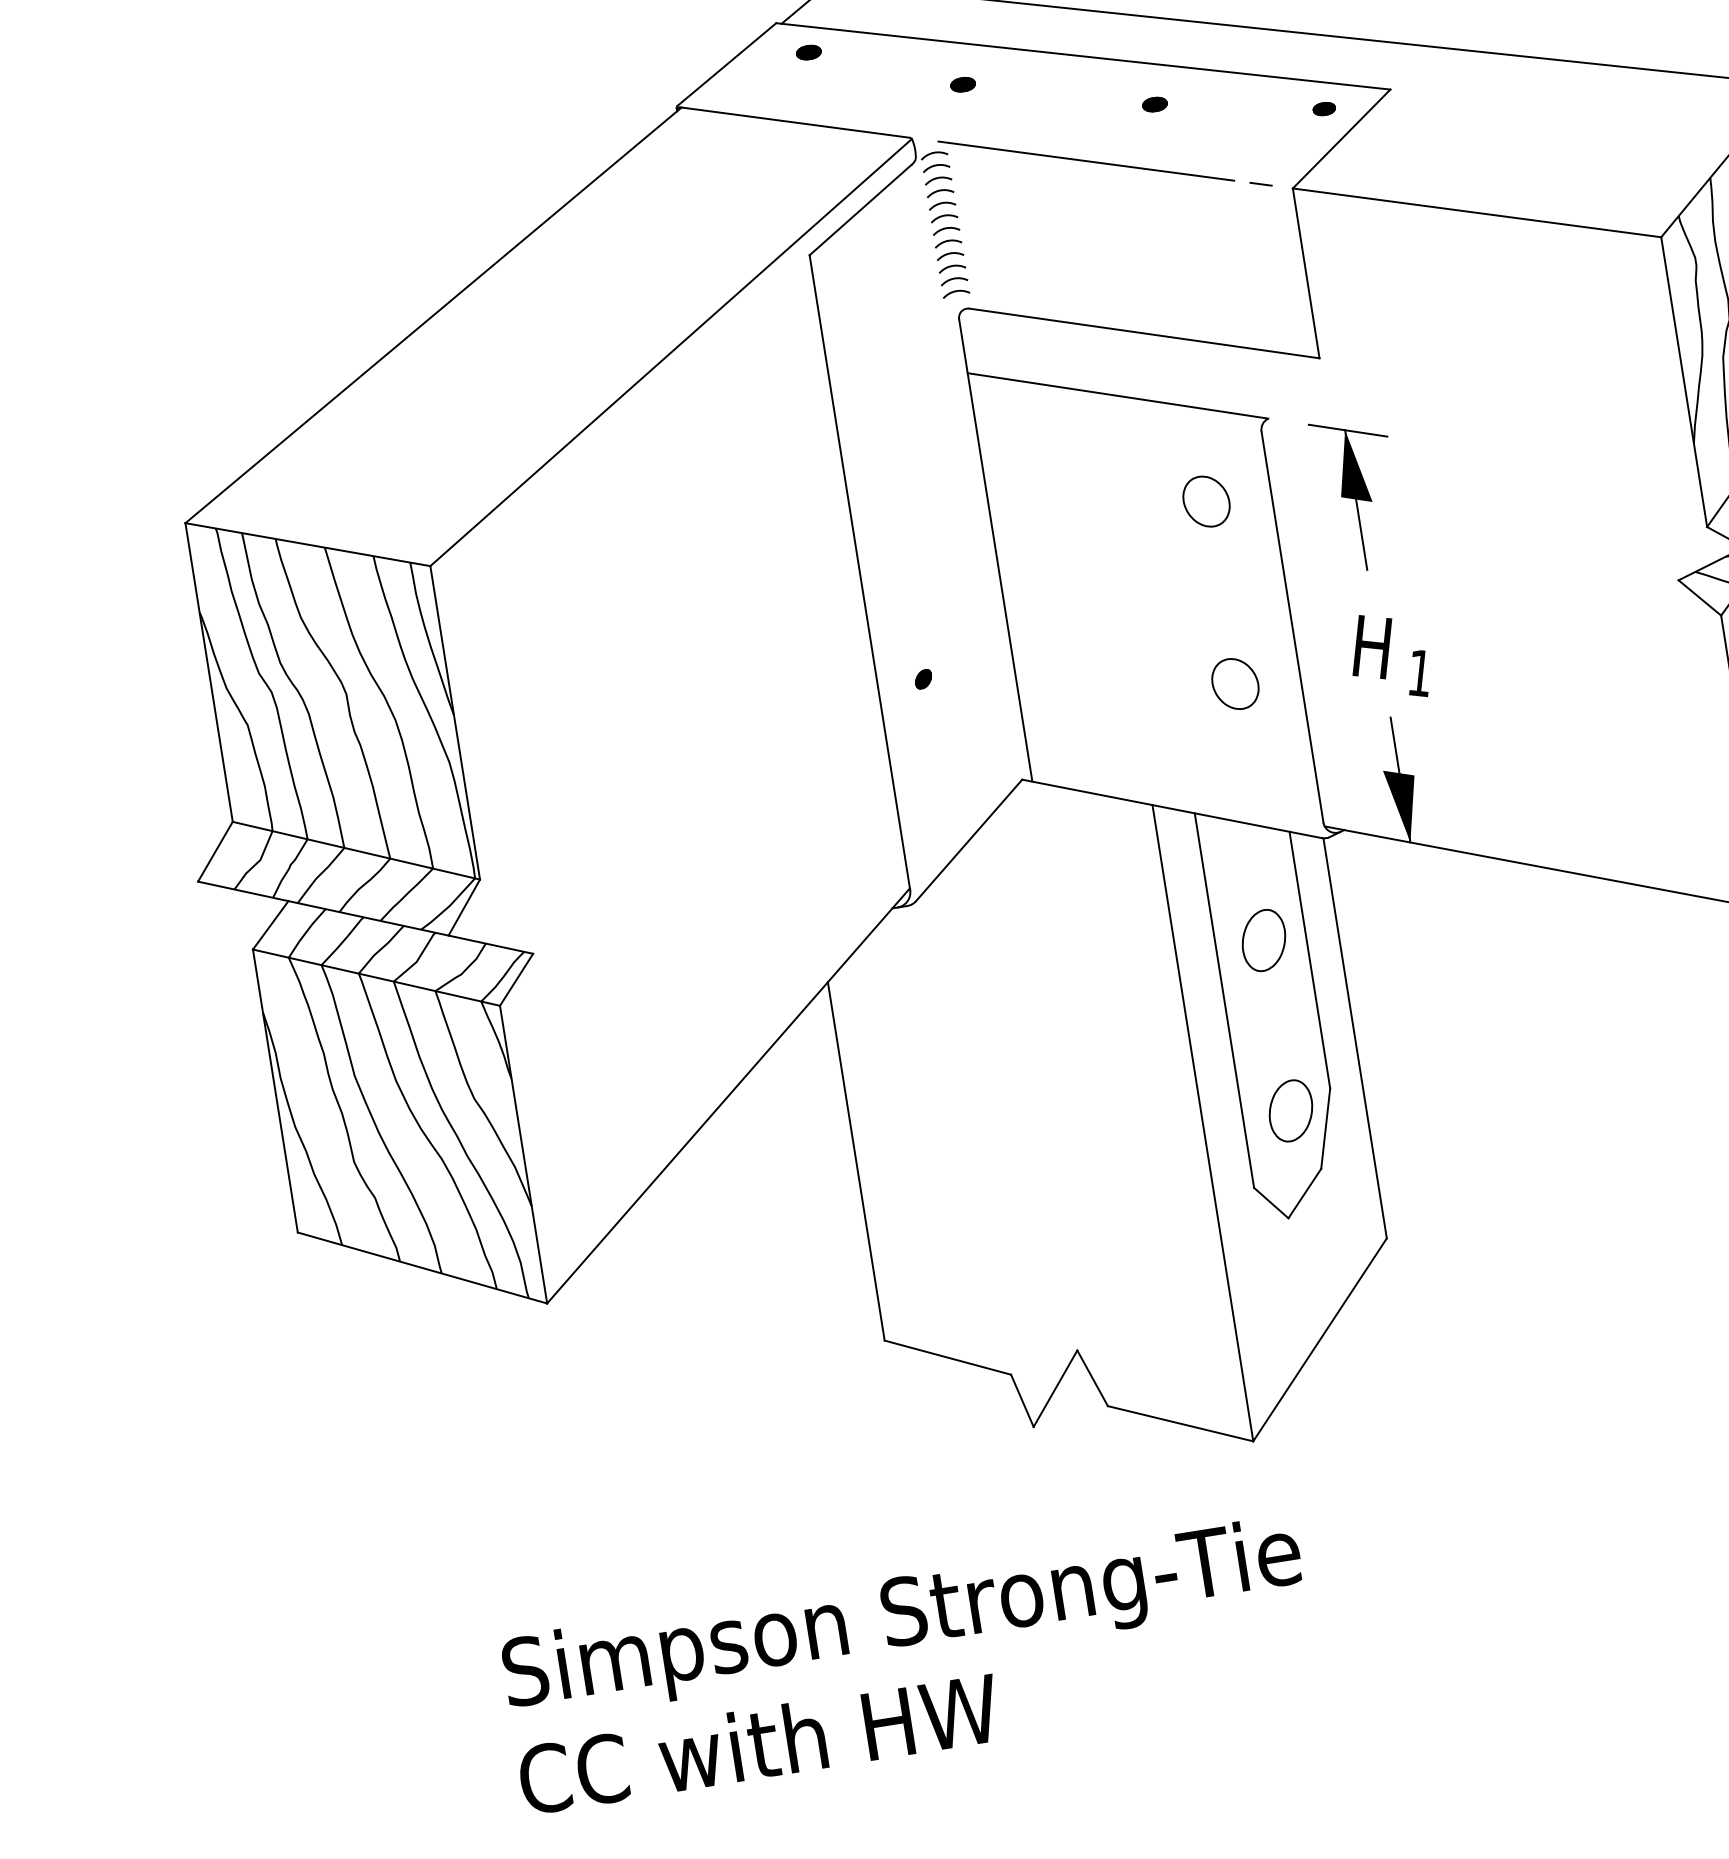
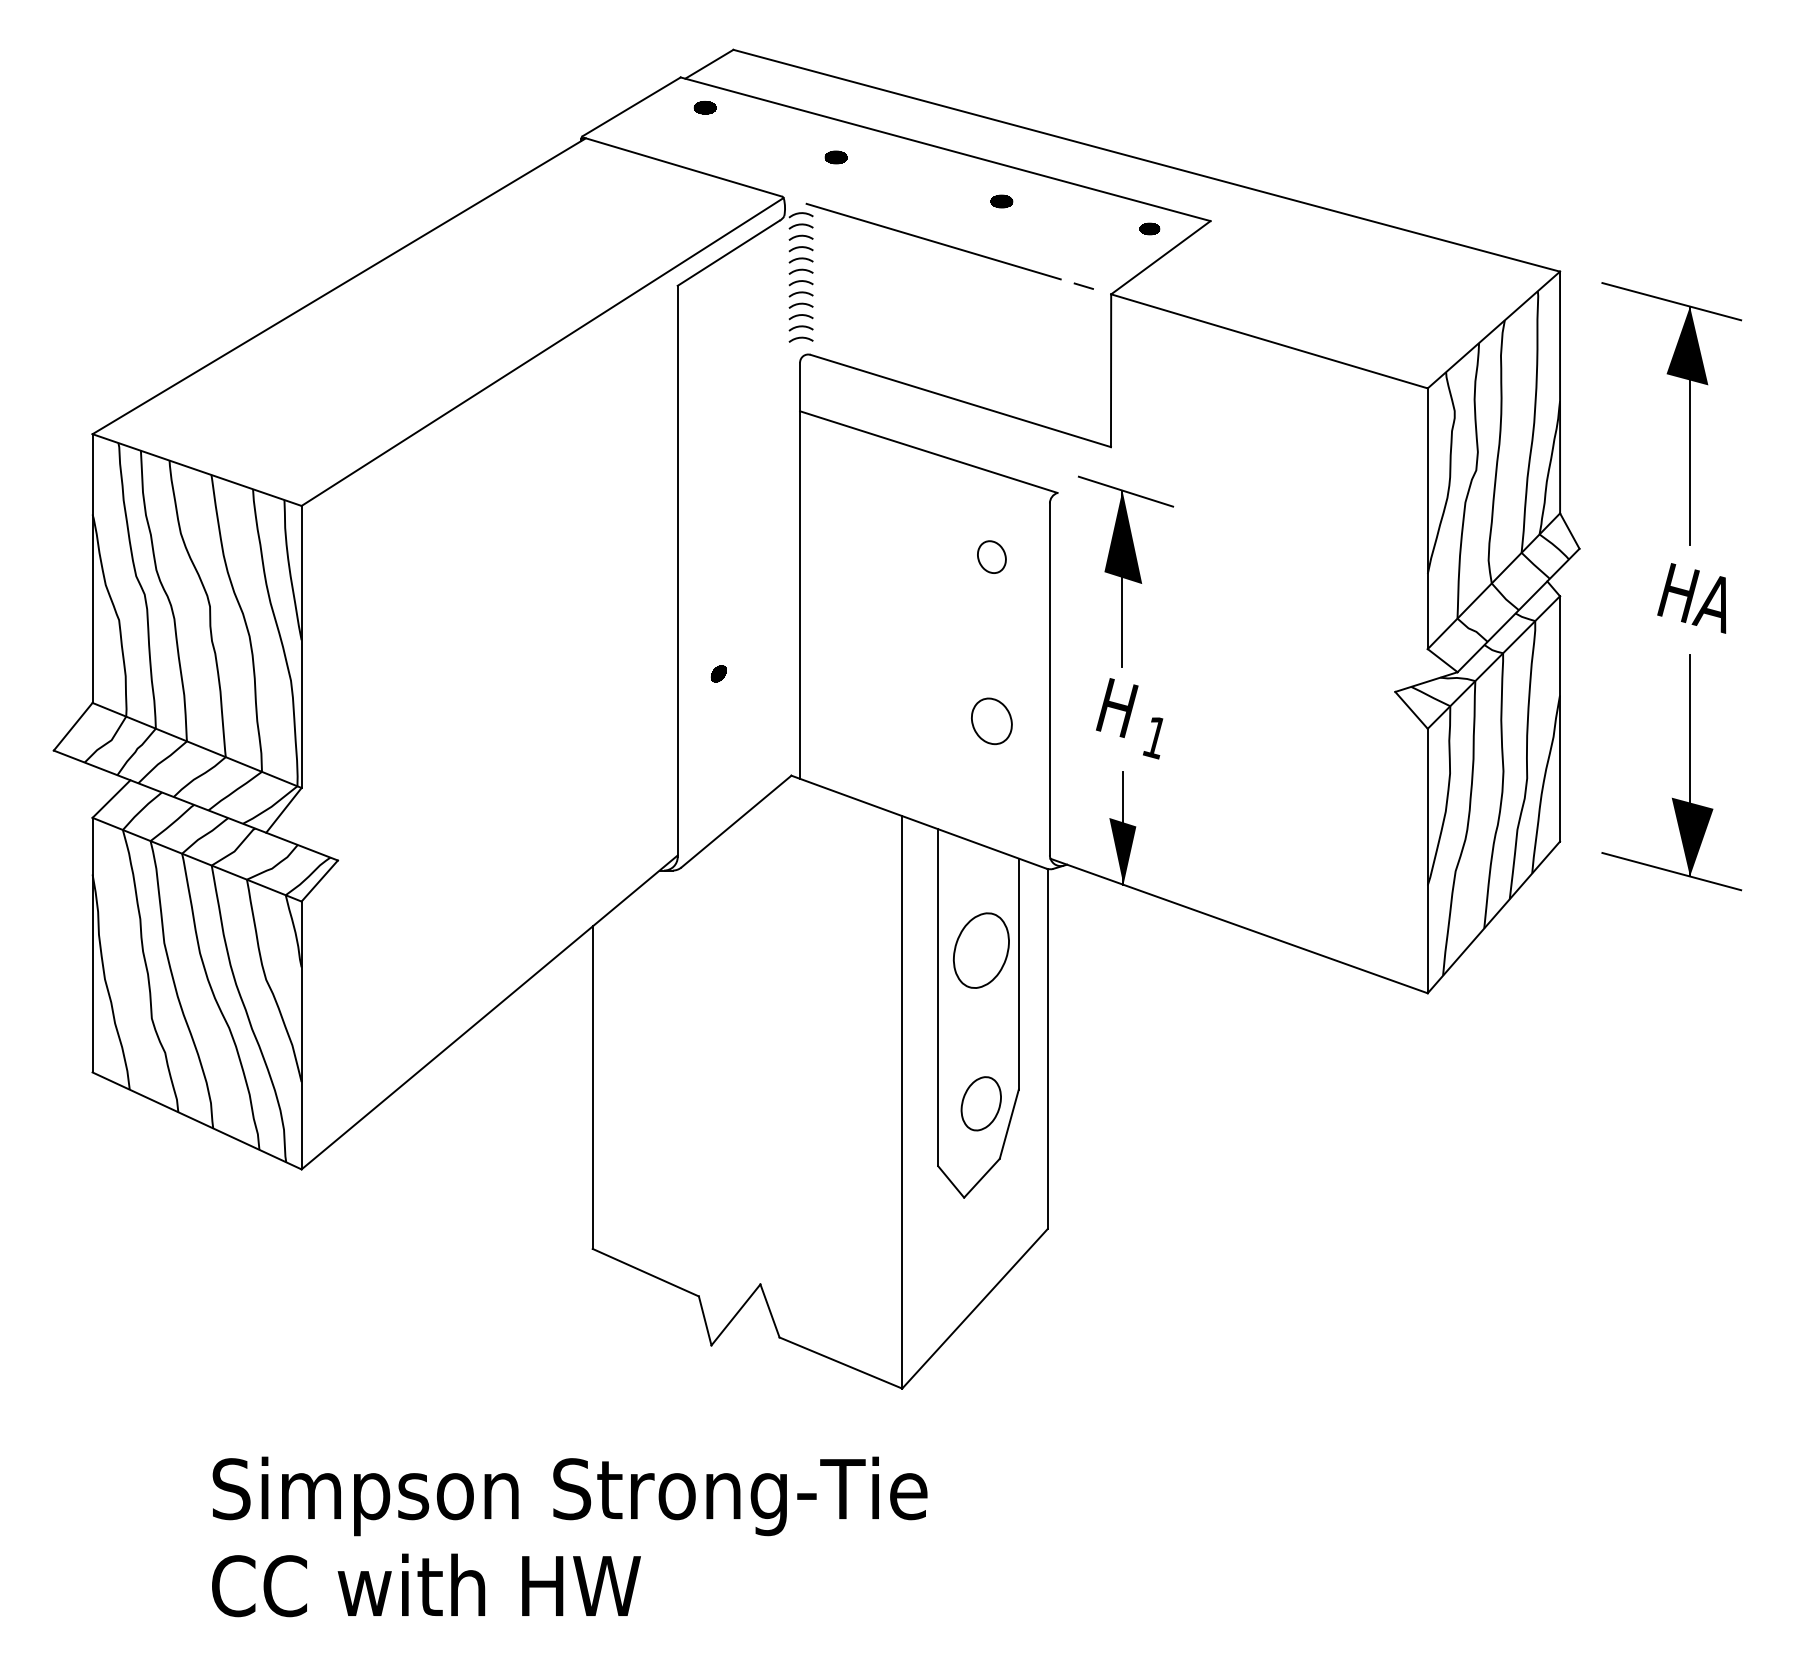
part: (1357, 493) -> (1125, 571), size x1.4
part: (1205, 500) -> (991, 556), size x0.7
part: (1262, 939) -> (980, 949), size x1.4

